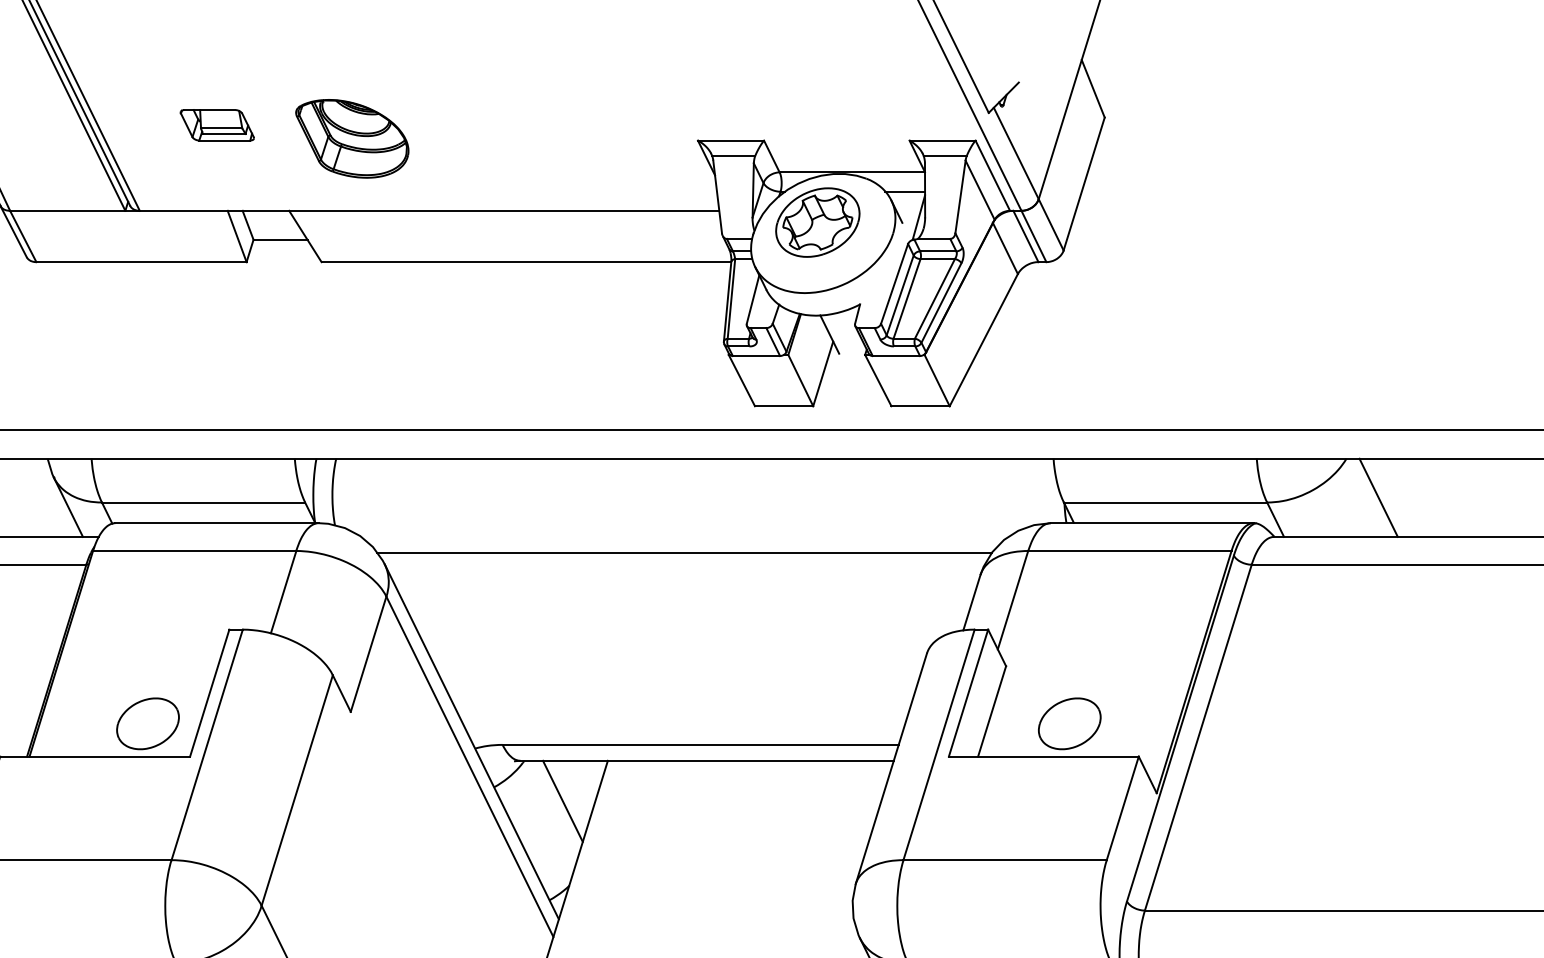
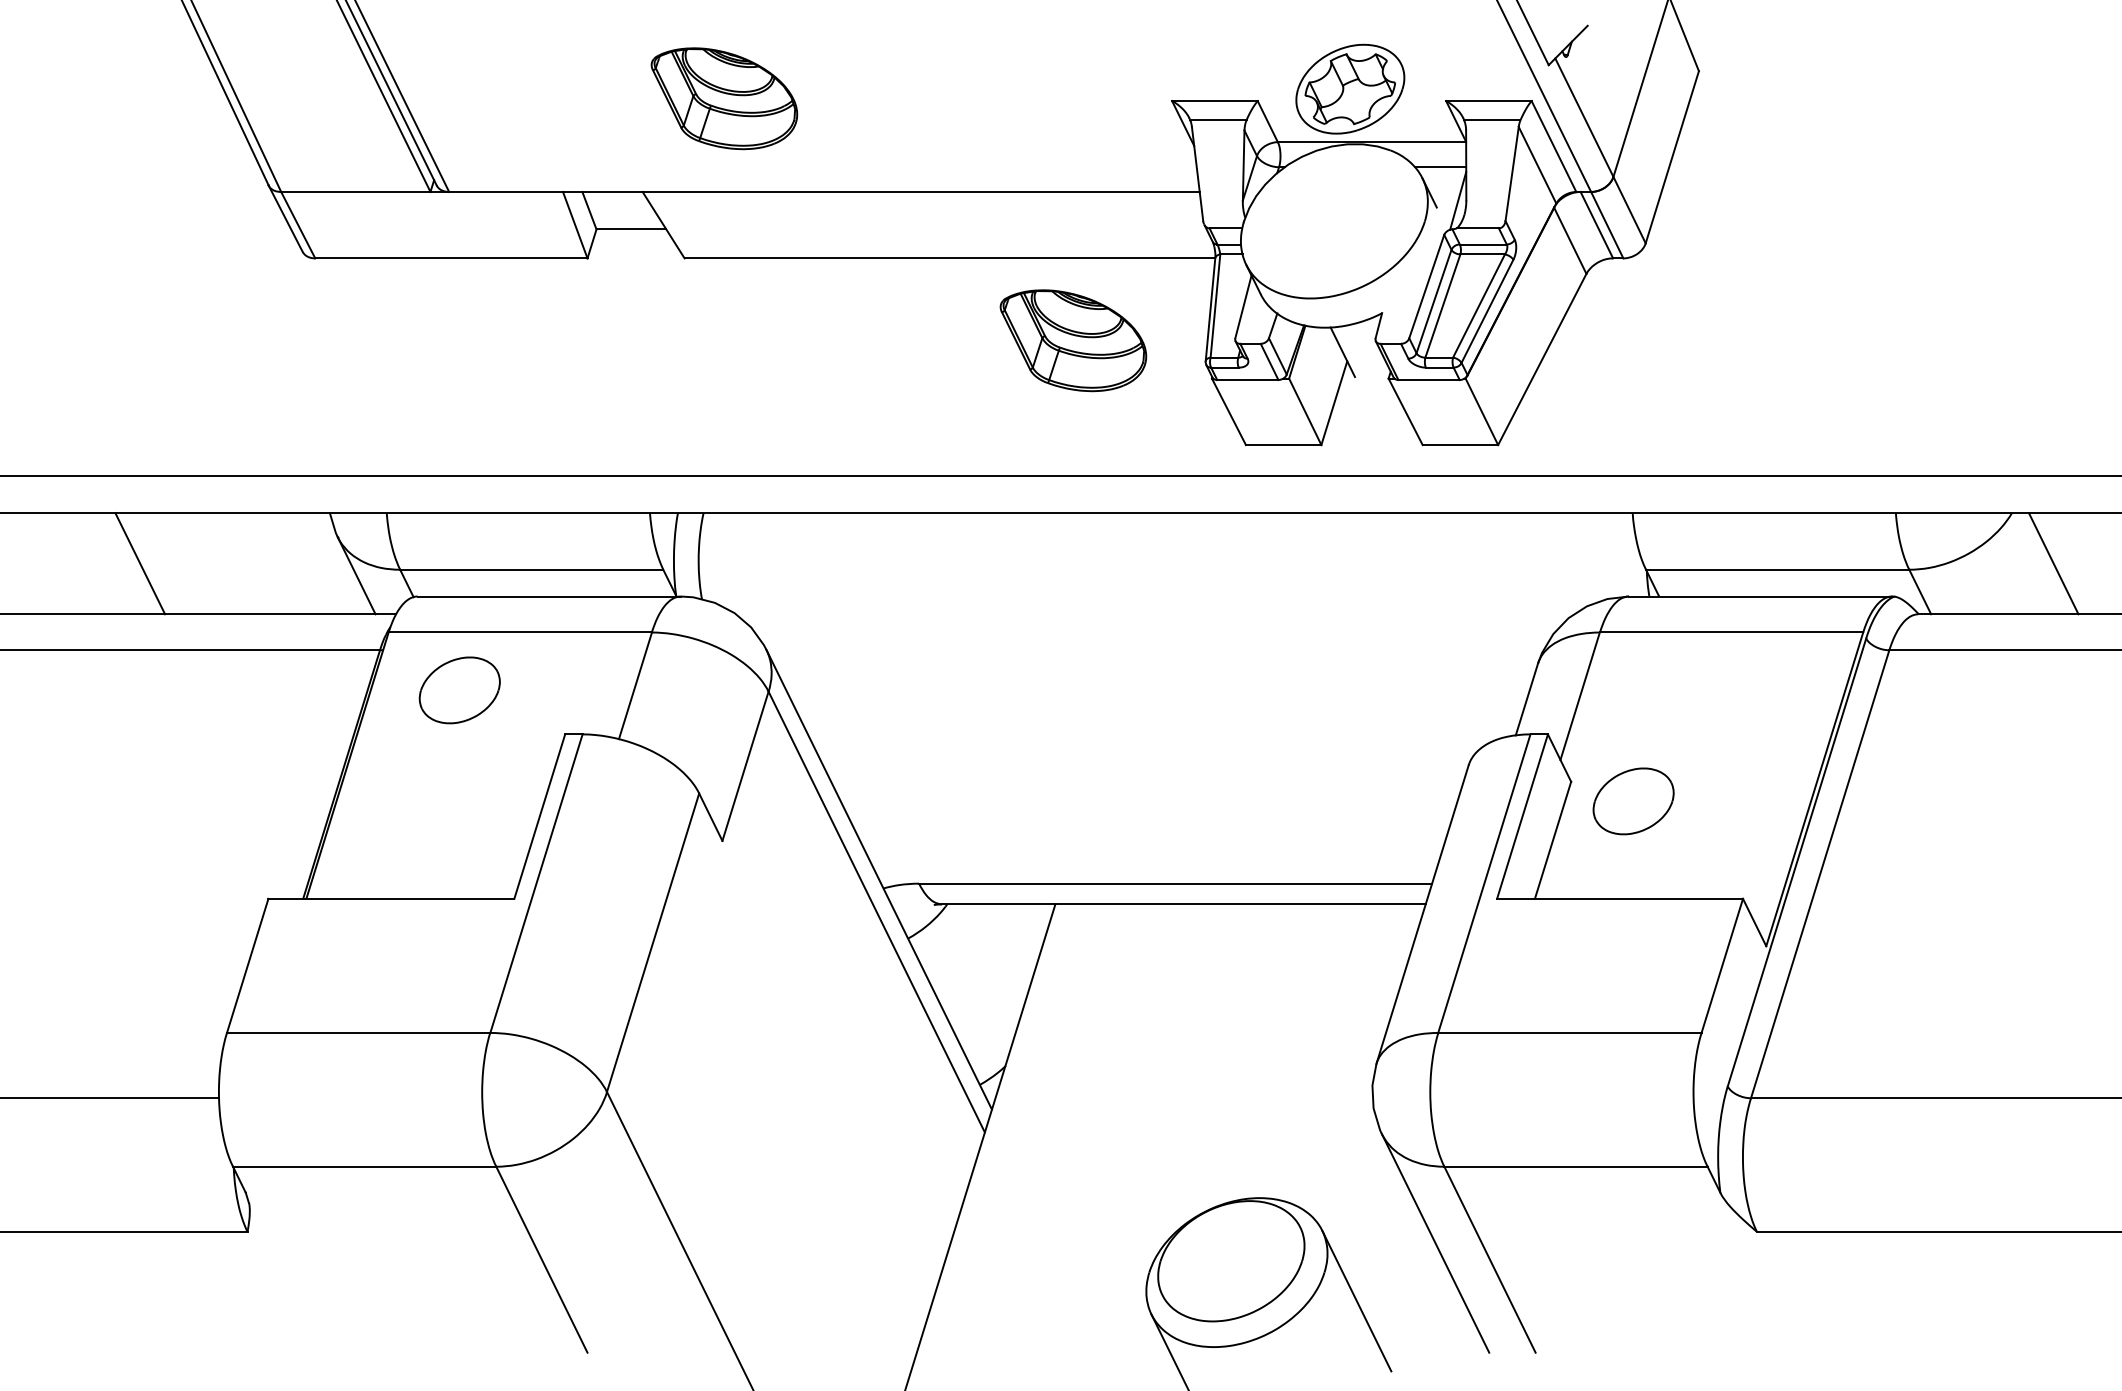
part: (217, 124) -> (549, 80), removed
part: (817, 222) -> (1350, 88), moved
part: (621, 325) -> (1073, 340), added
line: (684, 552) -> (1154, 634), removed
part: (147, 723) -> (459, 690), moved
part: (1069, 723) -> (1633, 801), moved
line: (562, 801) -> (996, 956), removed

